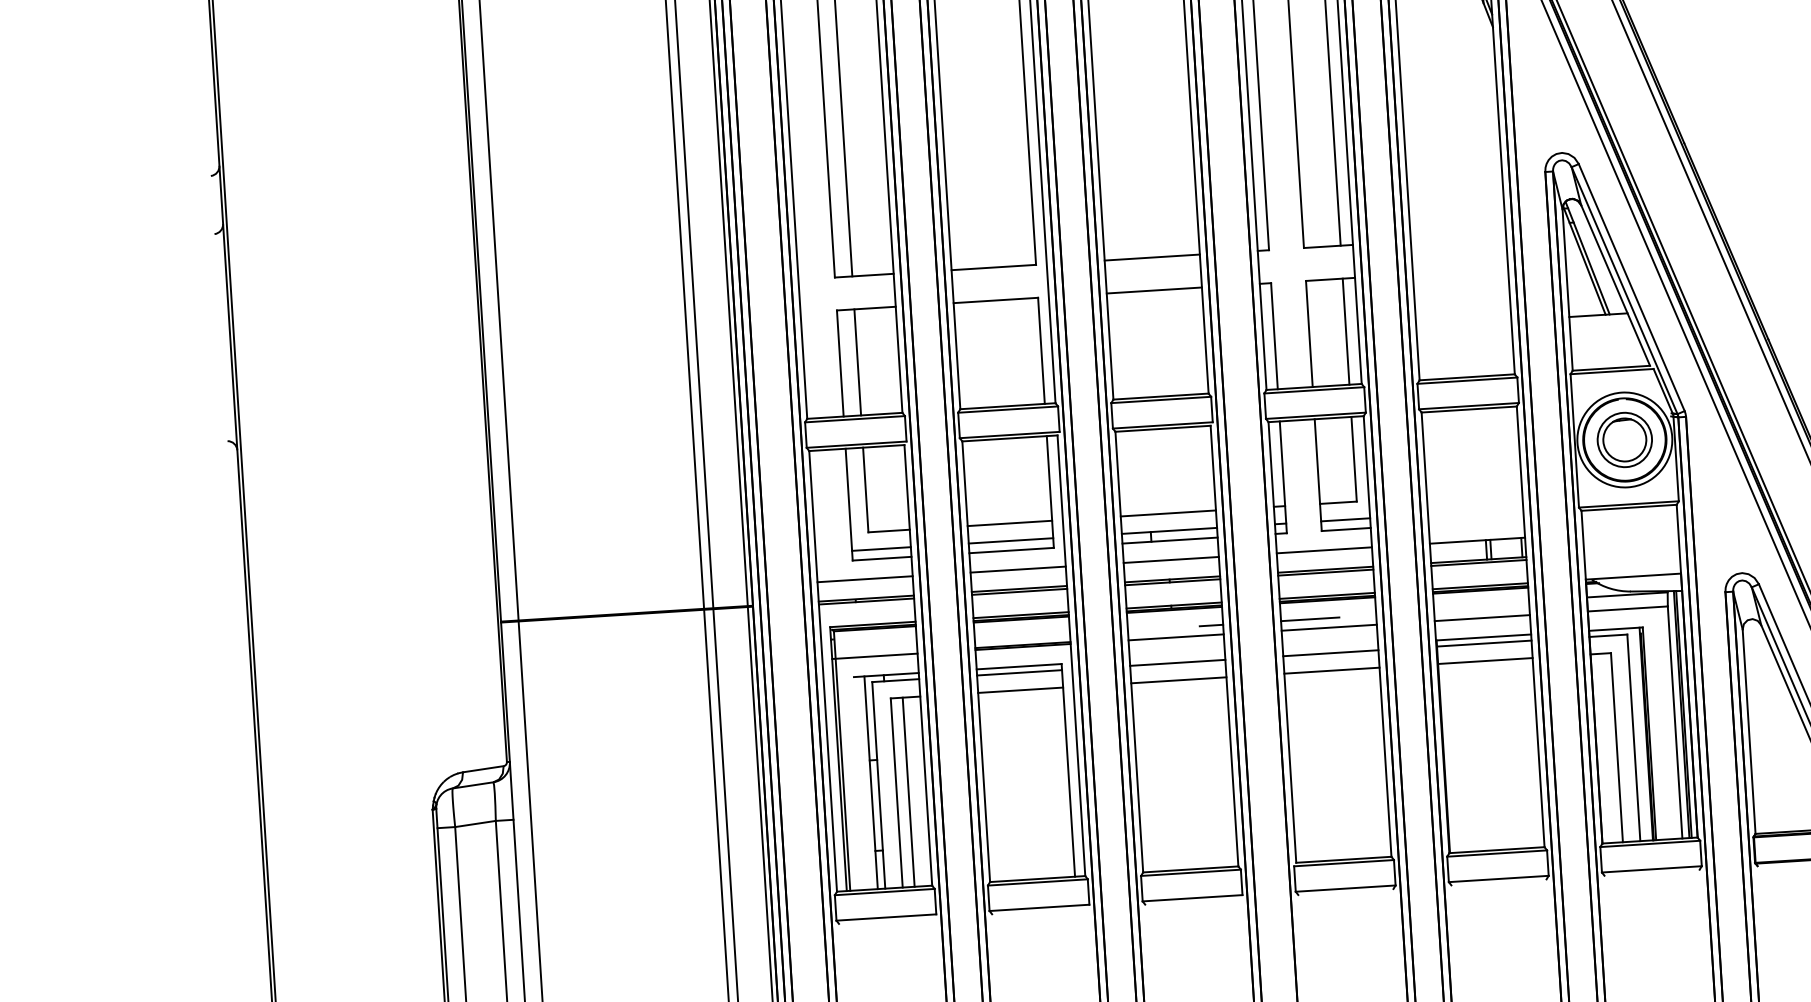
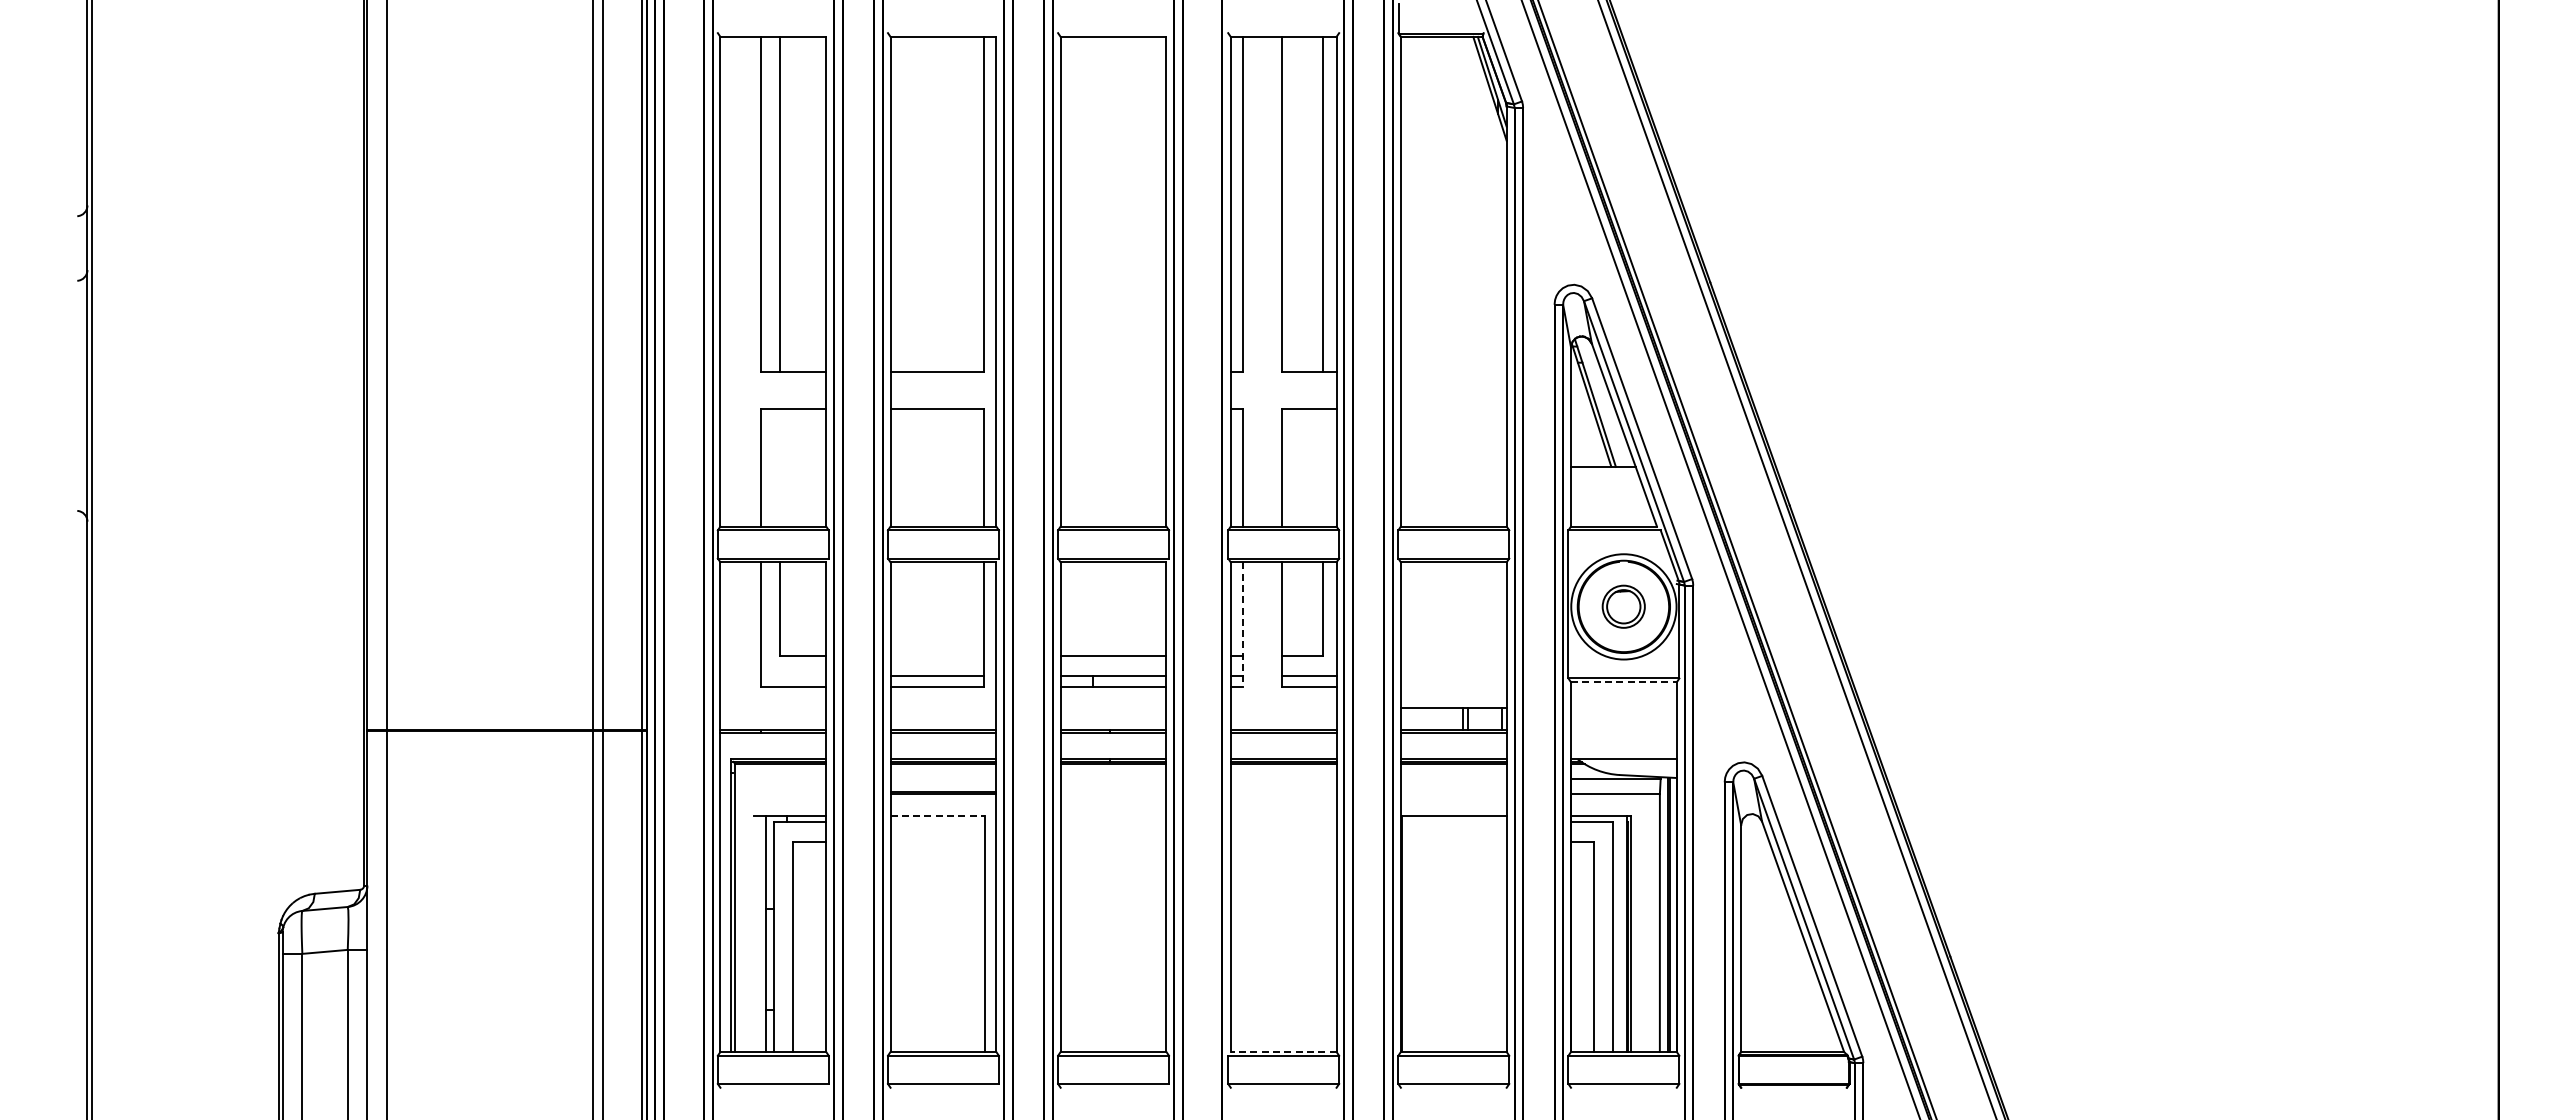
line: (1152, 257) -> (1113, 372), removed
line: (1154, 290) -> (1113, 408), removed
line: (1345, 331) -> (1322, 467), removed
line: (857, 362) -> (780, 467), removed
part: (1624, 439) -> (1623, 606), size x0.7
line: (1283, 477) -> (1243, 624), solid -> dashed
line: (1628, 508) -> (1623, 682), solid -> dashed
line: (1009, 523) -> (937, 656), removed
line: (881, 548) -> (793, 675), removed
line: (1324, 550) -> (1283, 708), removed
line: (1171, 560) -> (1113, 708), removed
line: (1018, 569) -> (943, 708), removed
line: (865, 579) -> (773, 708), removed
line: (1482, 618) -> (1453, 794), removed
line: (1309, 619) -> (1262, 783), removed
line: (1211, 625) -> (1153, 783), removed
line: (1329, 628) -> (1283, 794), removed
line: (1176, 637) -> (1113, 794), removed
line: (1483, 643) -> (1453, 822), removed
line: (1330, 653) -> (1283, 822), removed
line: (874, 656) -> (778, 794), removed
line: (1484, 660) -> (1453, 841), removed
line: (1177, 662) -> (1113, 822), removed
line: (1019, 666) -> (938, 815), solid -> dashed
line: (1331, 670) -> (1283, 841), removed
line: (1019, 672) -> (937, 822), removed
line: (1178, 680) -> (1113, 841), removed
line: (1020, 689) -> (937, 841), removed
line: (908, 791) -> (806, 946), removed
line: (1343, 859) -> (1283, 1051), solid -> dashed

